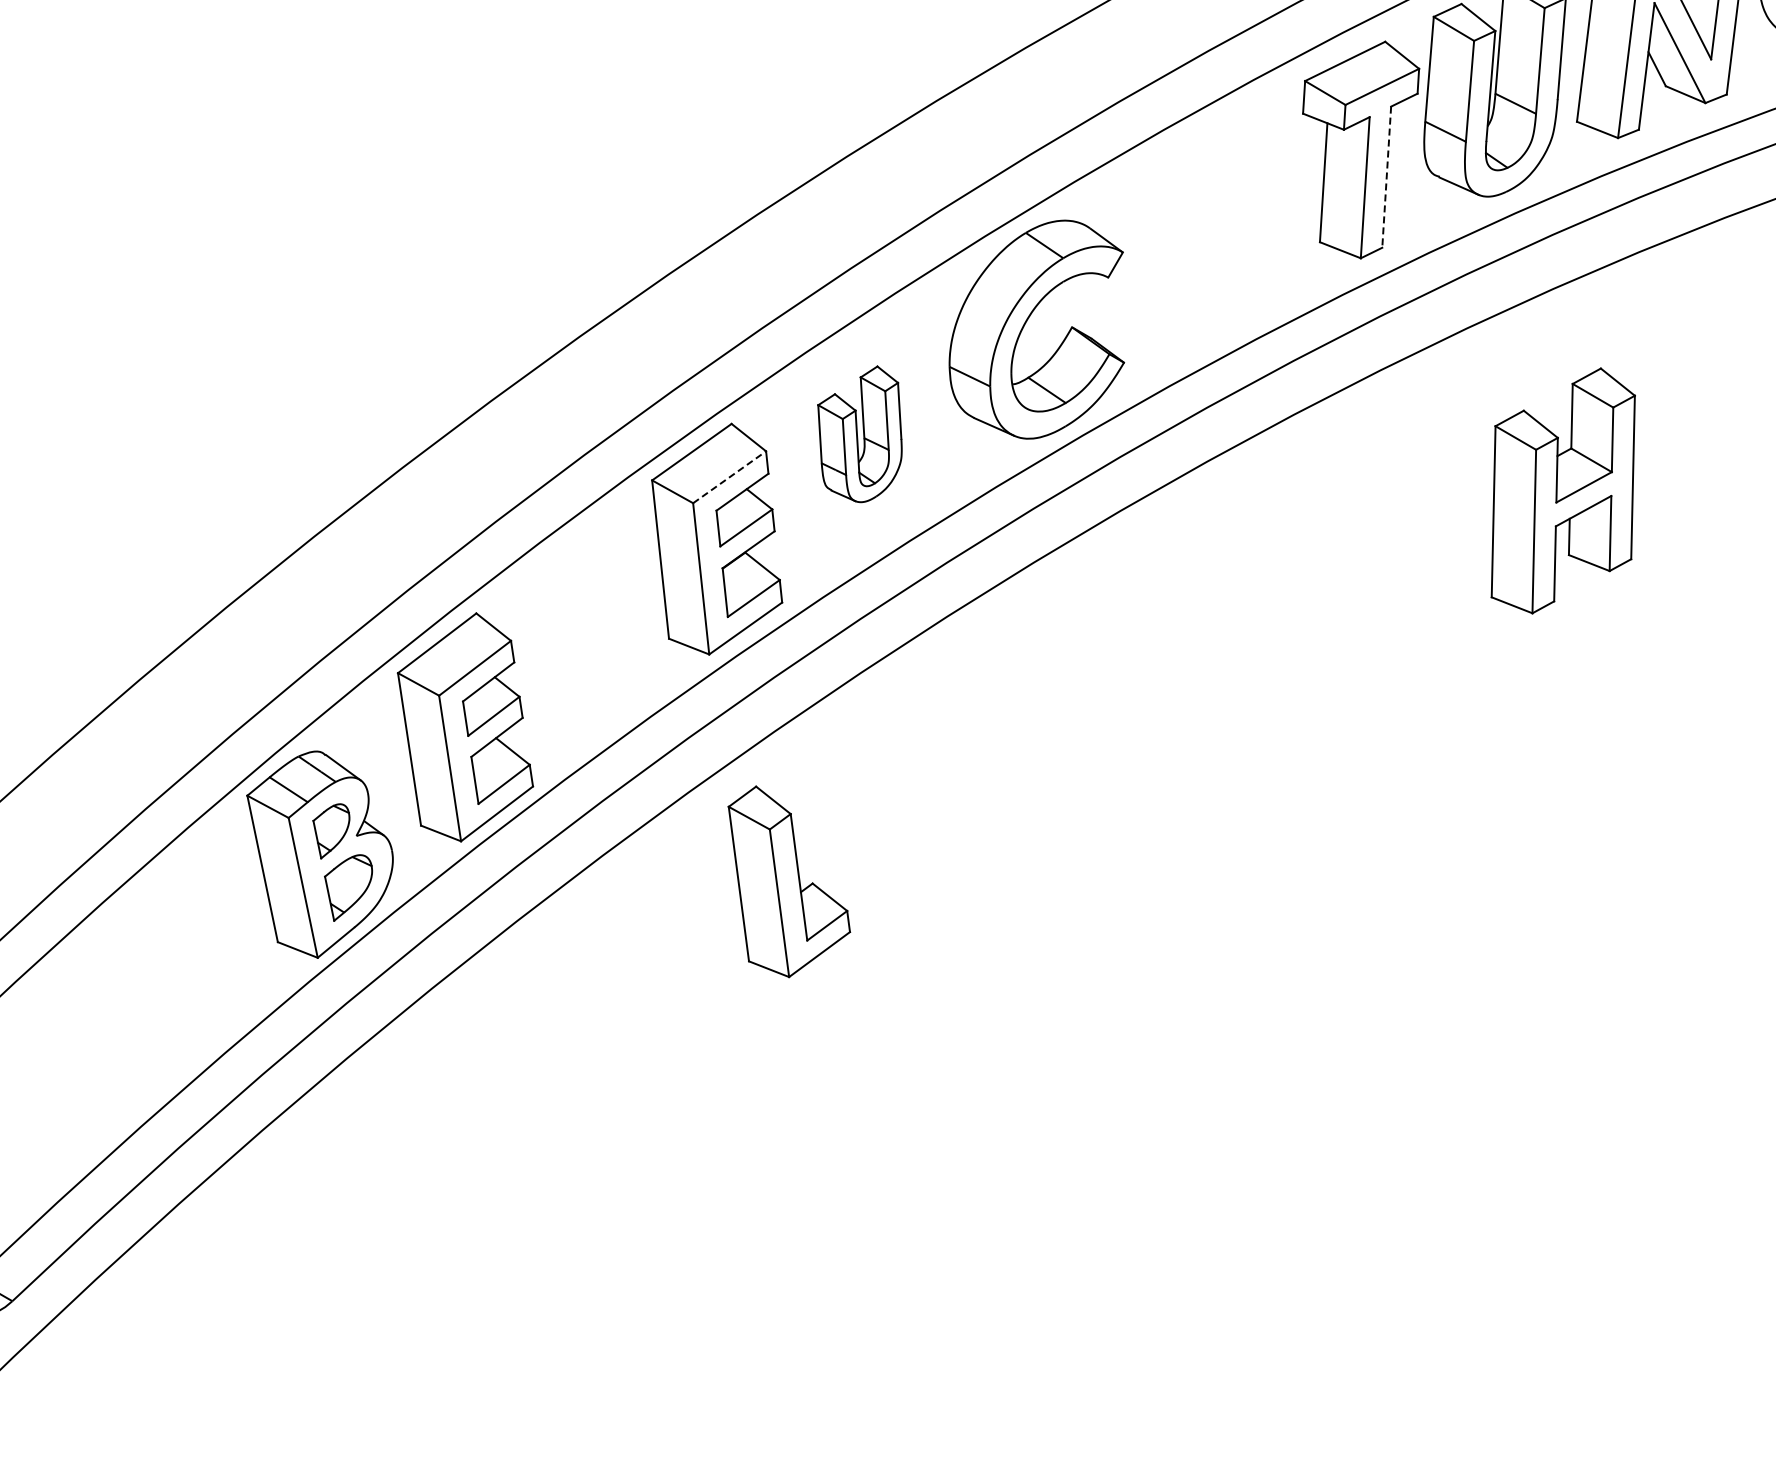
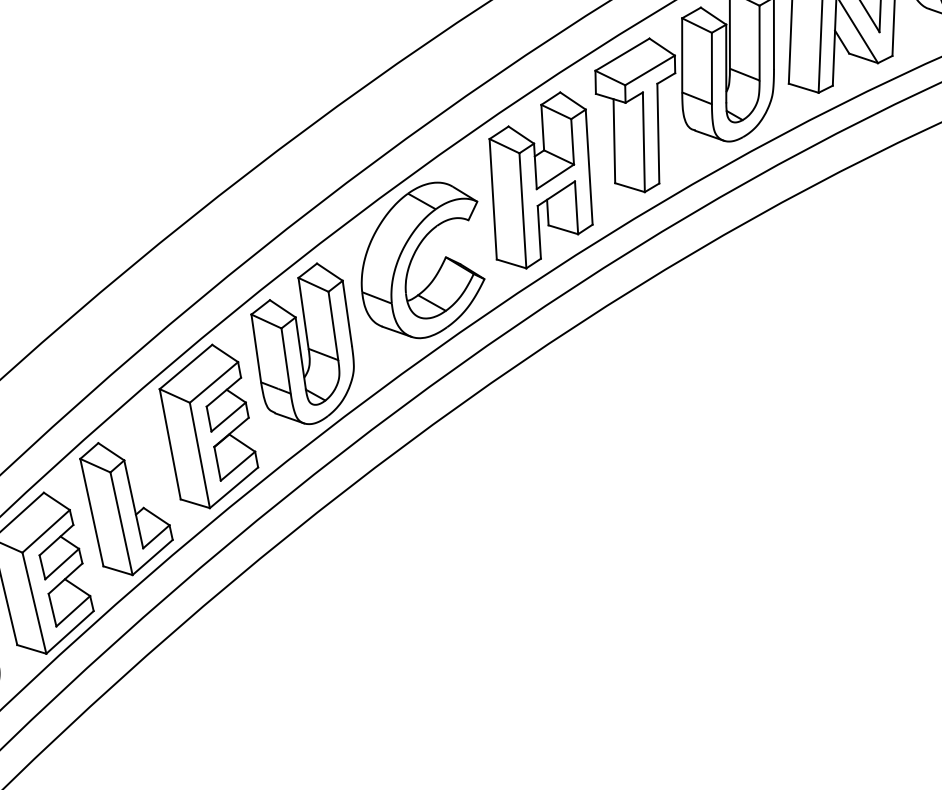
line: (1386, 177) -> (658, 133), dashed -> solid
part: (859, 434) -> (302, 344), size x1.67
line: (729, 477) -> (213, 382), dashed -> solid
part: (1562, 490) -> (540, 180), moved
part: (789, 881) -> (127, 507), moved

